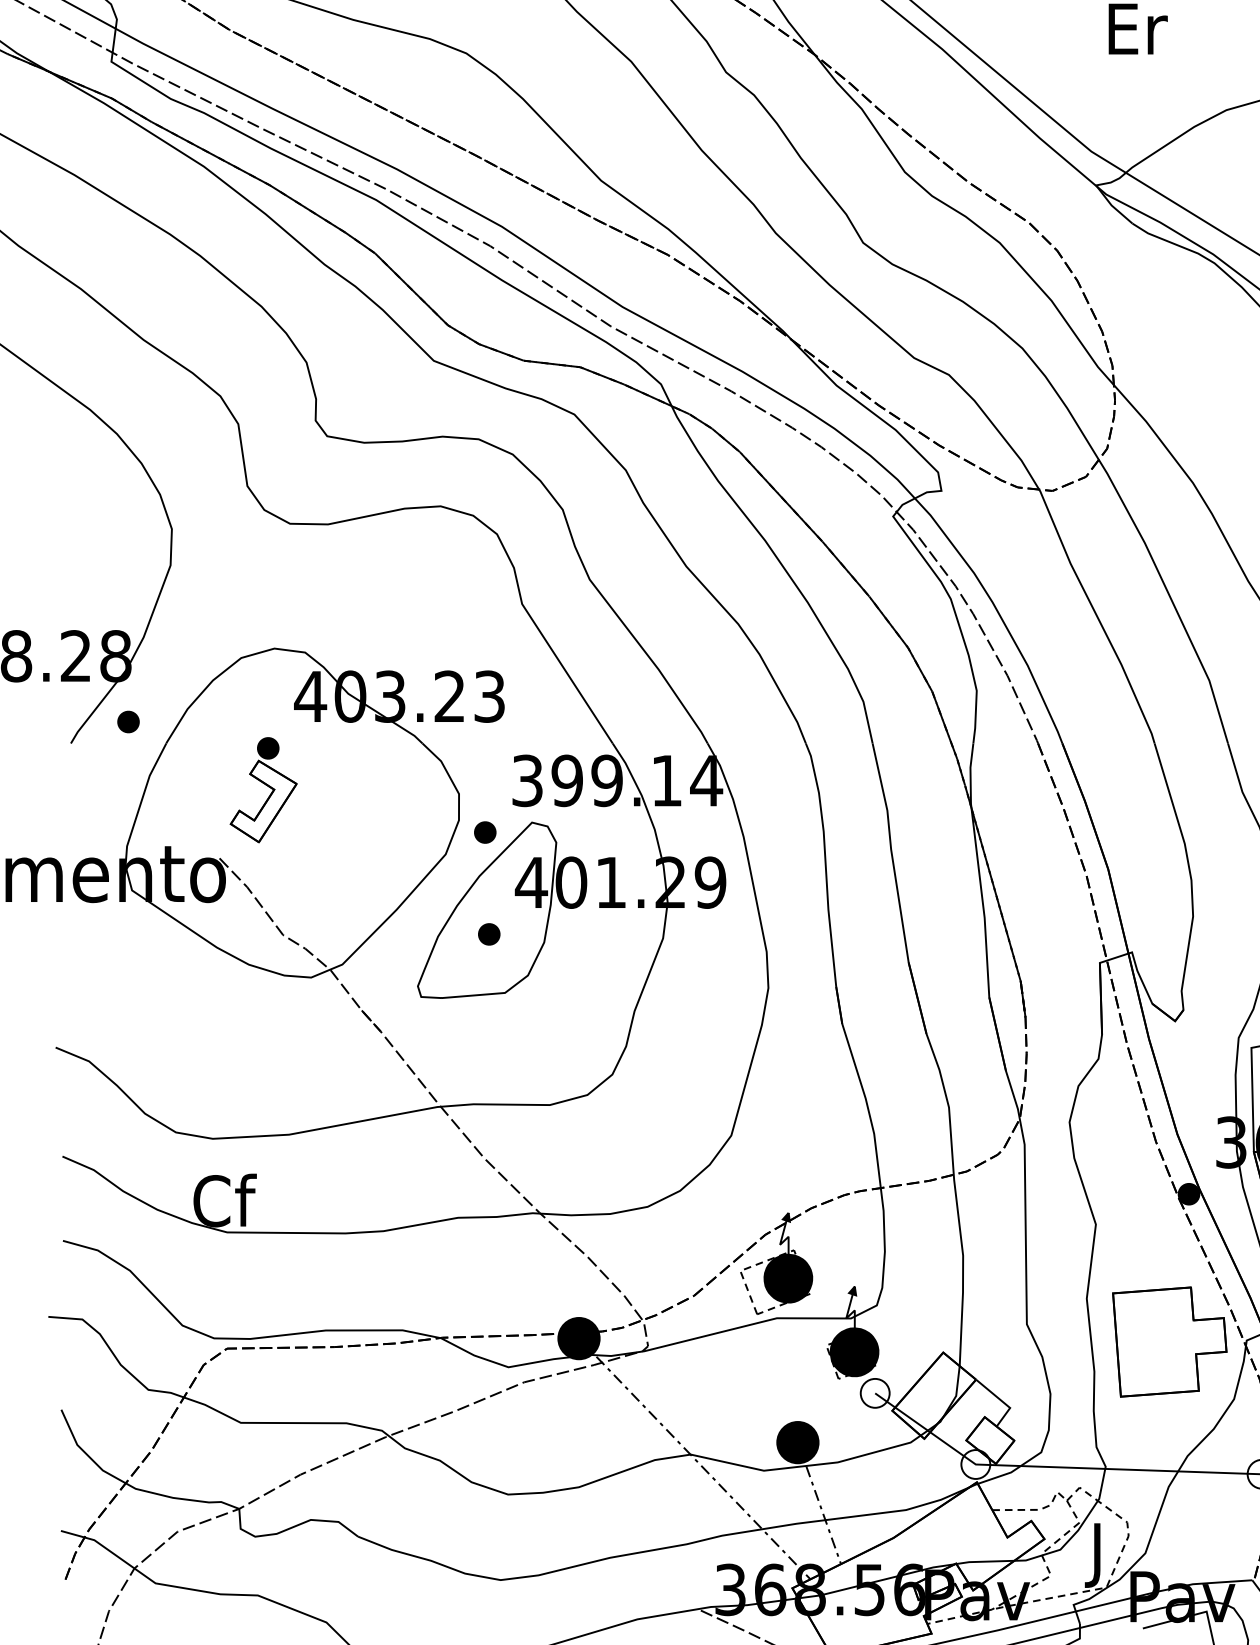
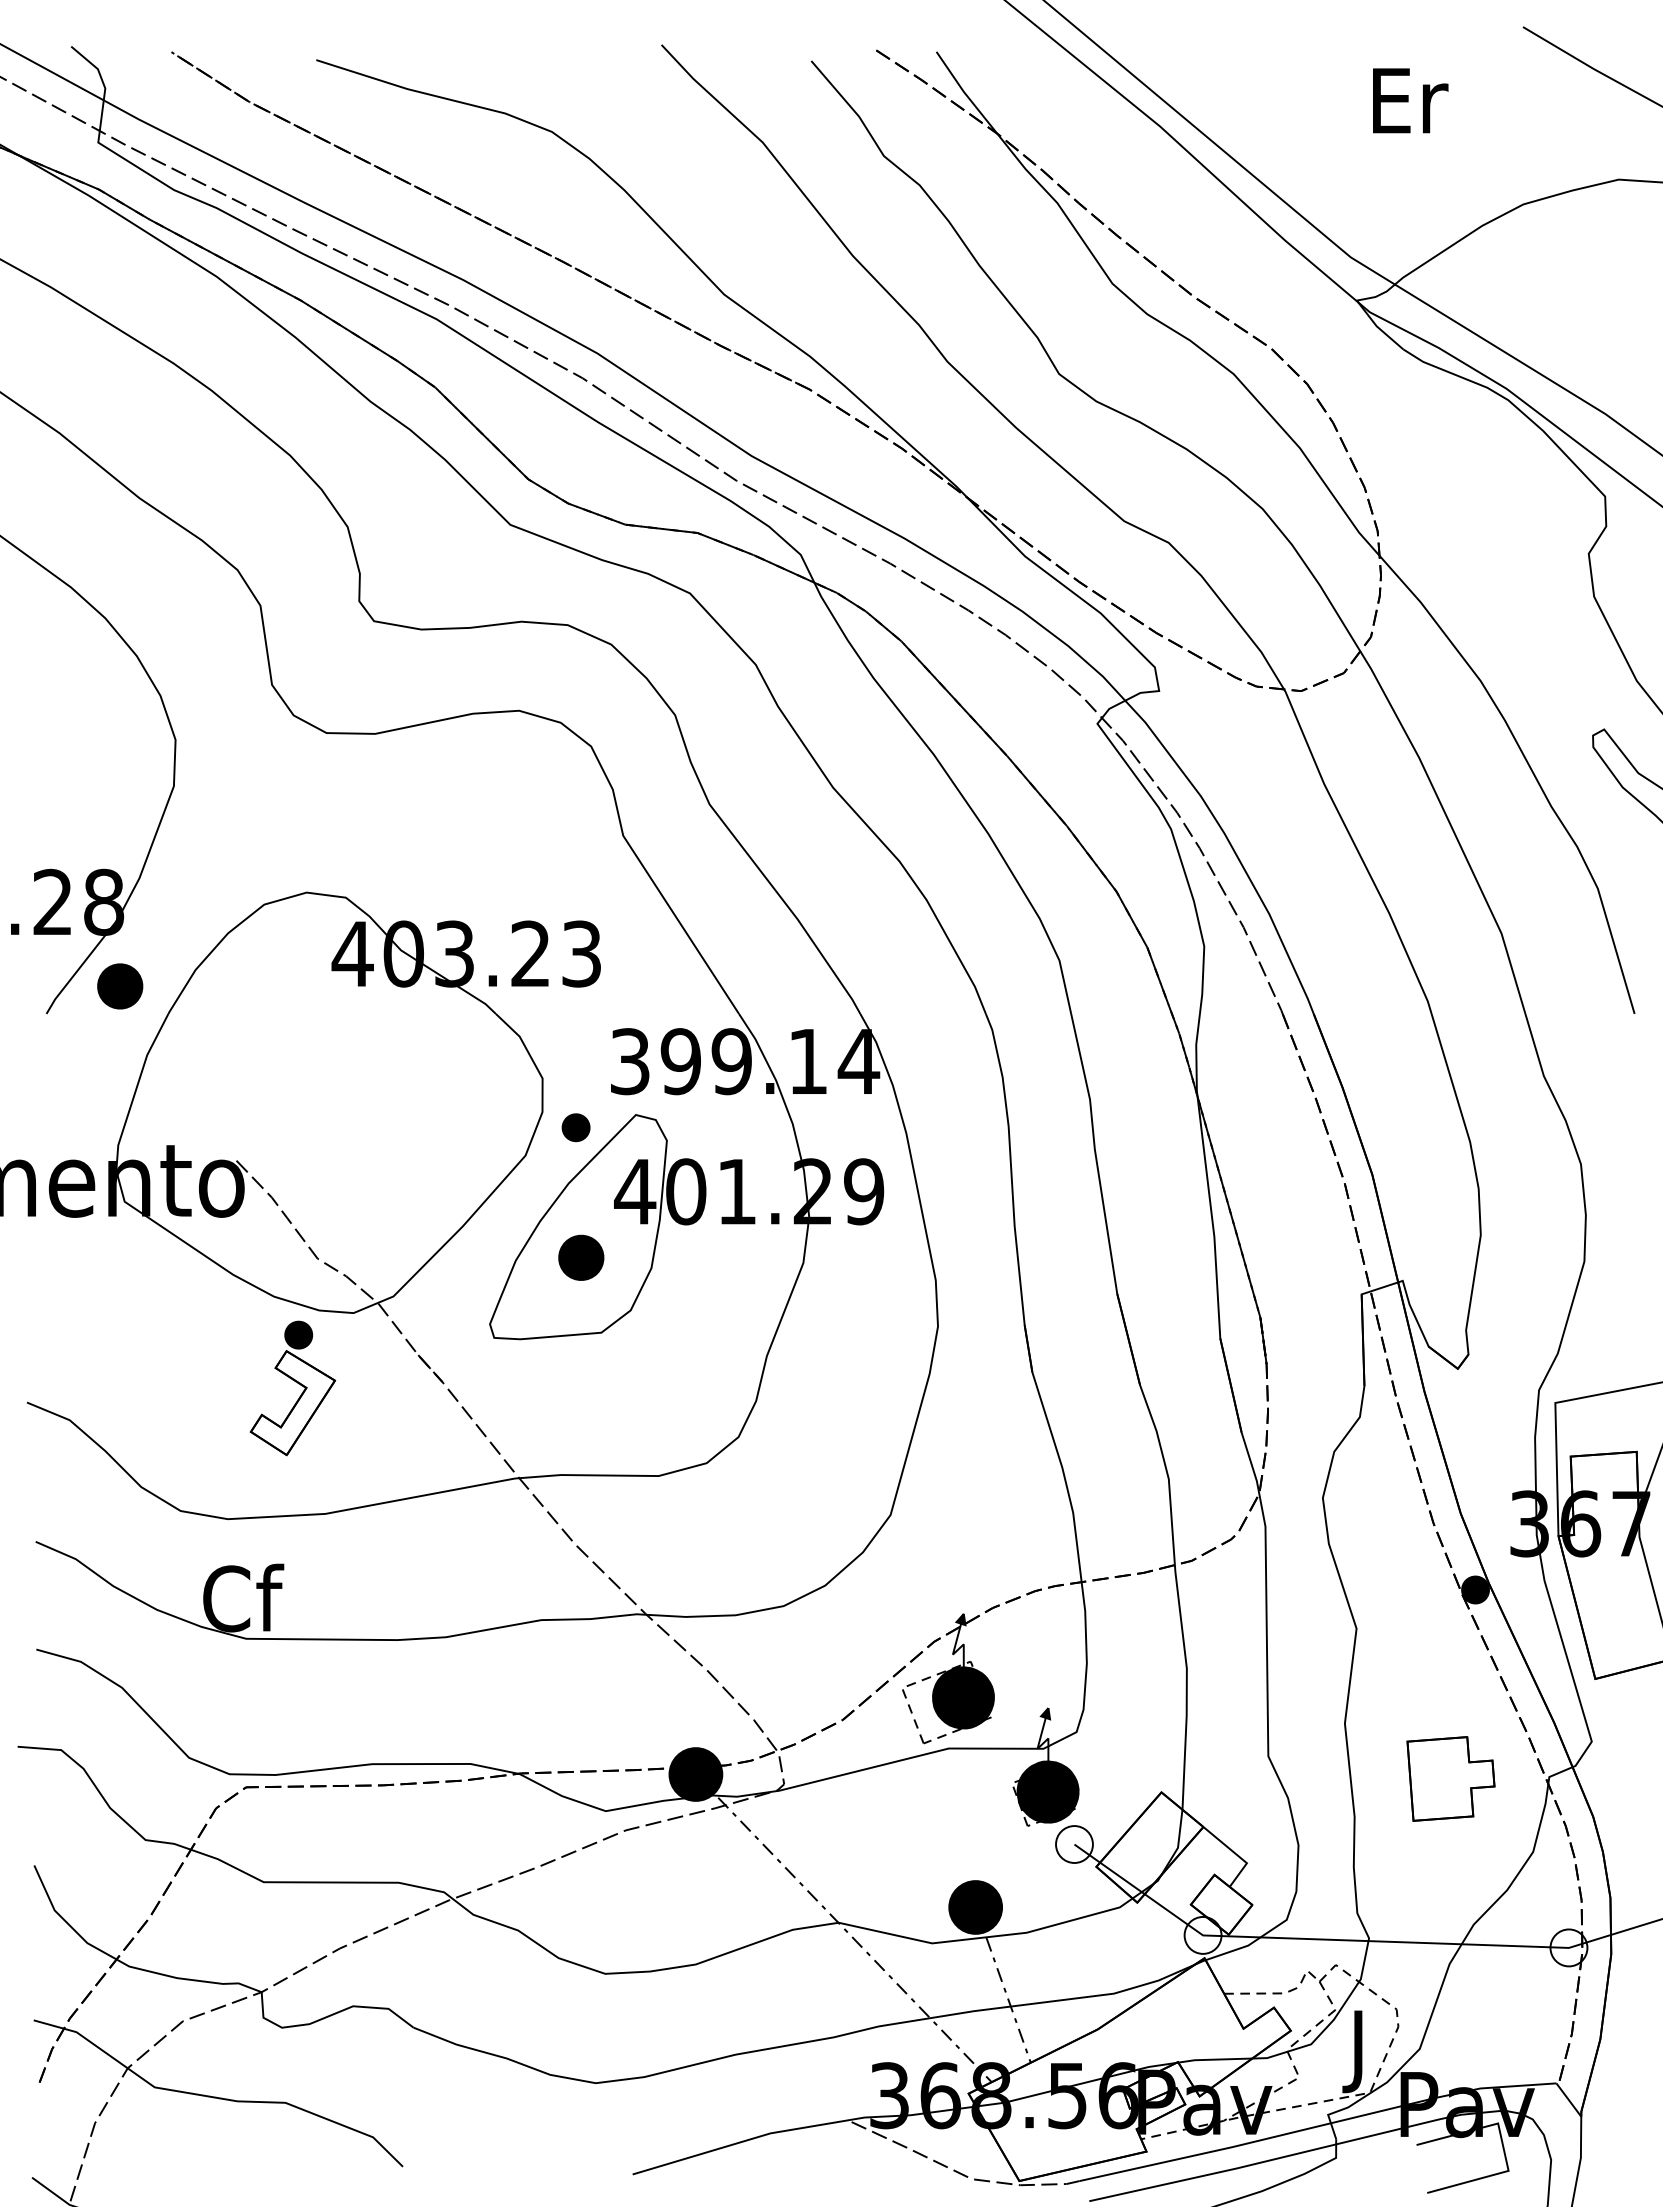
part: (128, 722) -> (119, 986), size x1.6
part: (265, 785) -> (295, 1382), moved
part: (488, 934) -> (580, 1257), size x1.6
part: (1169, 1341) -> (1450, 1778), size x0.6

